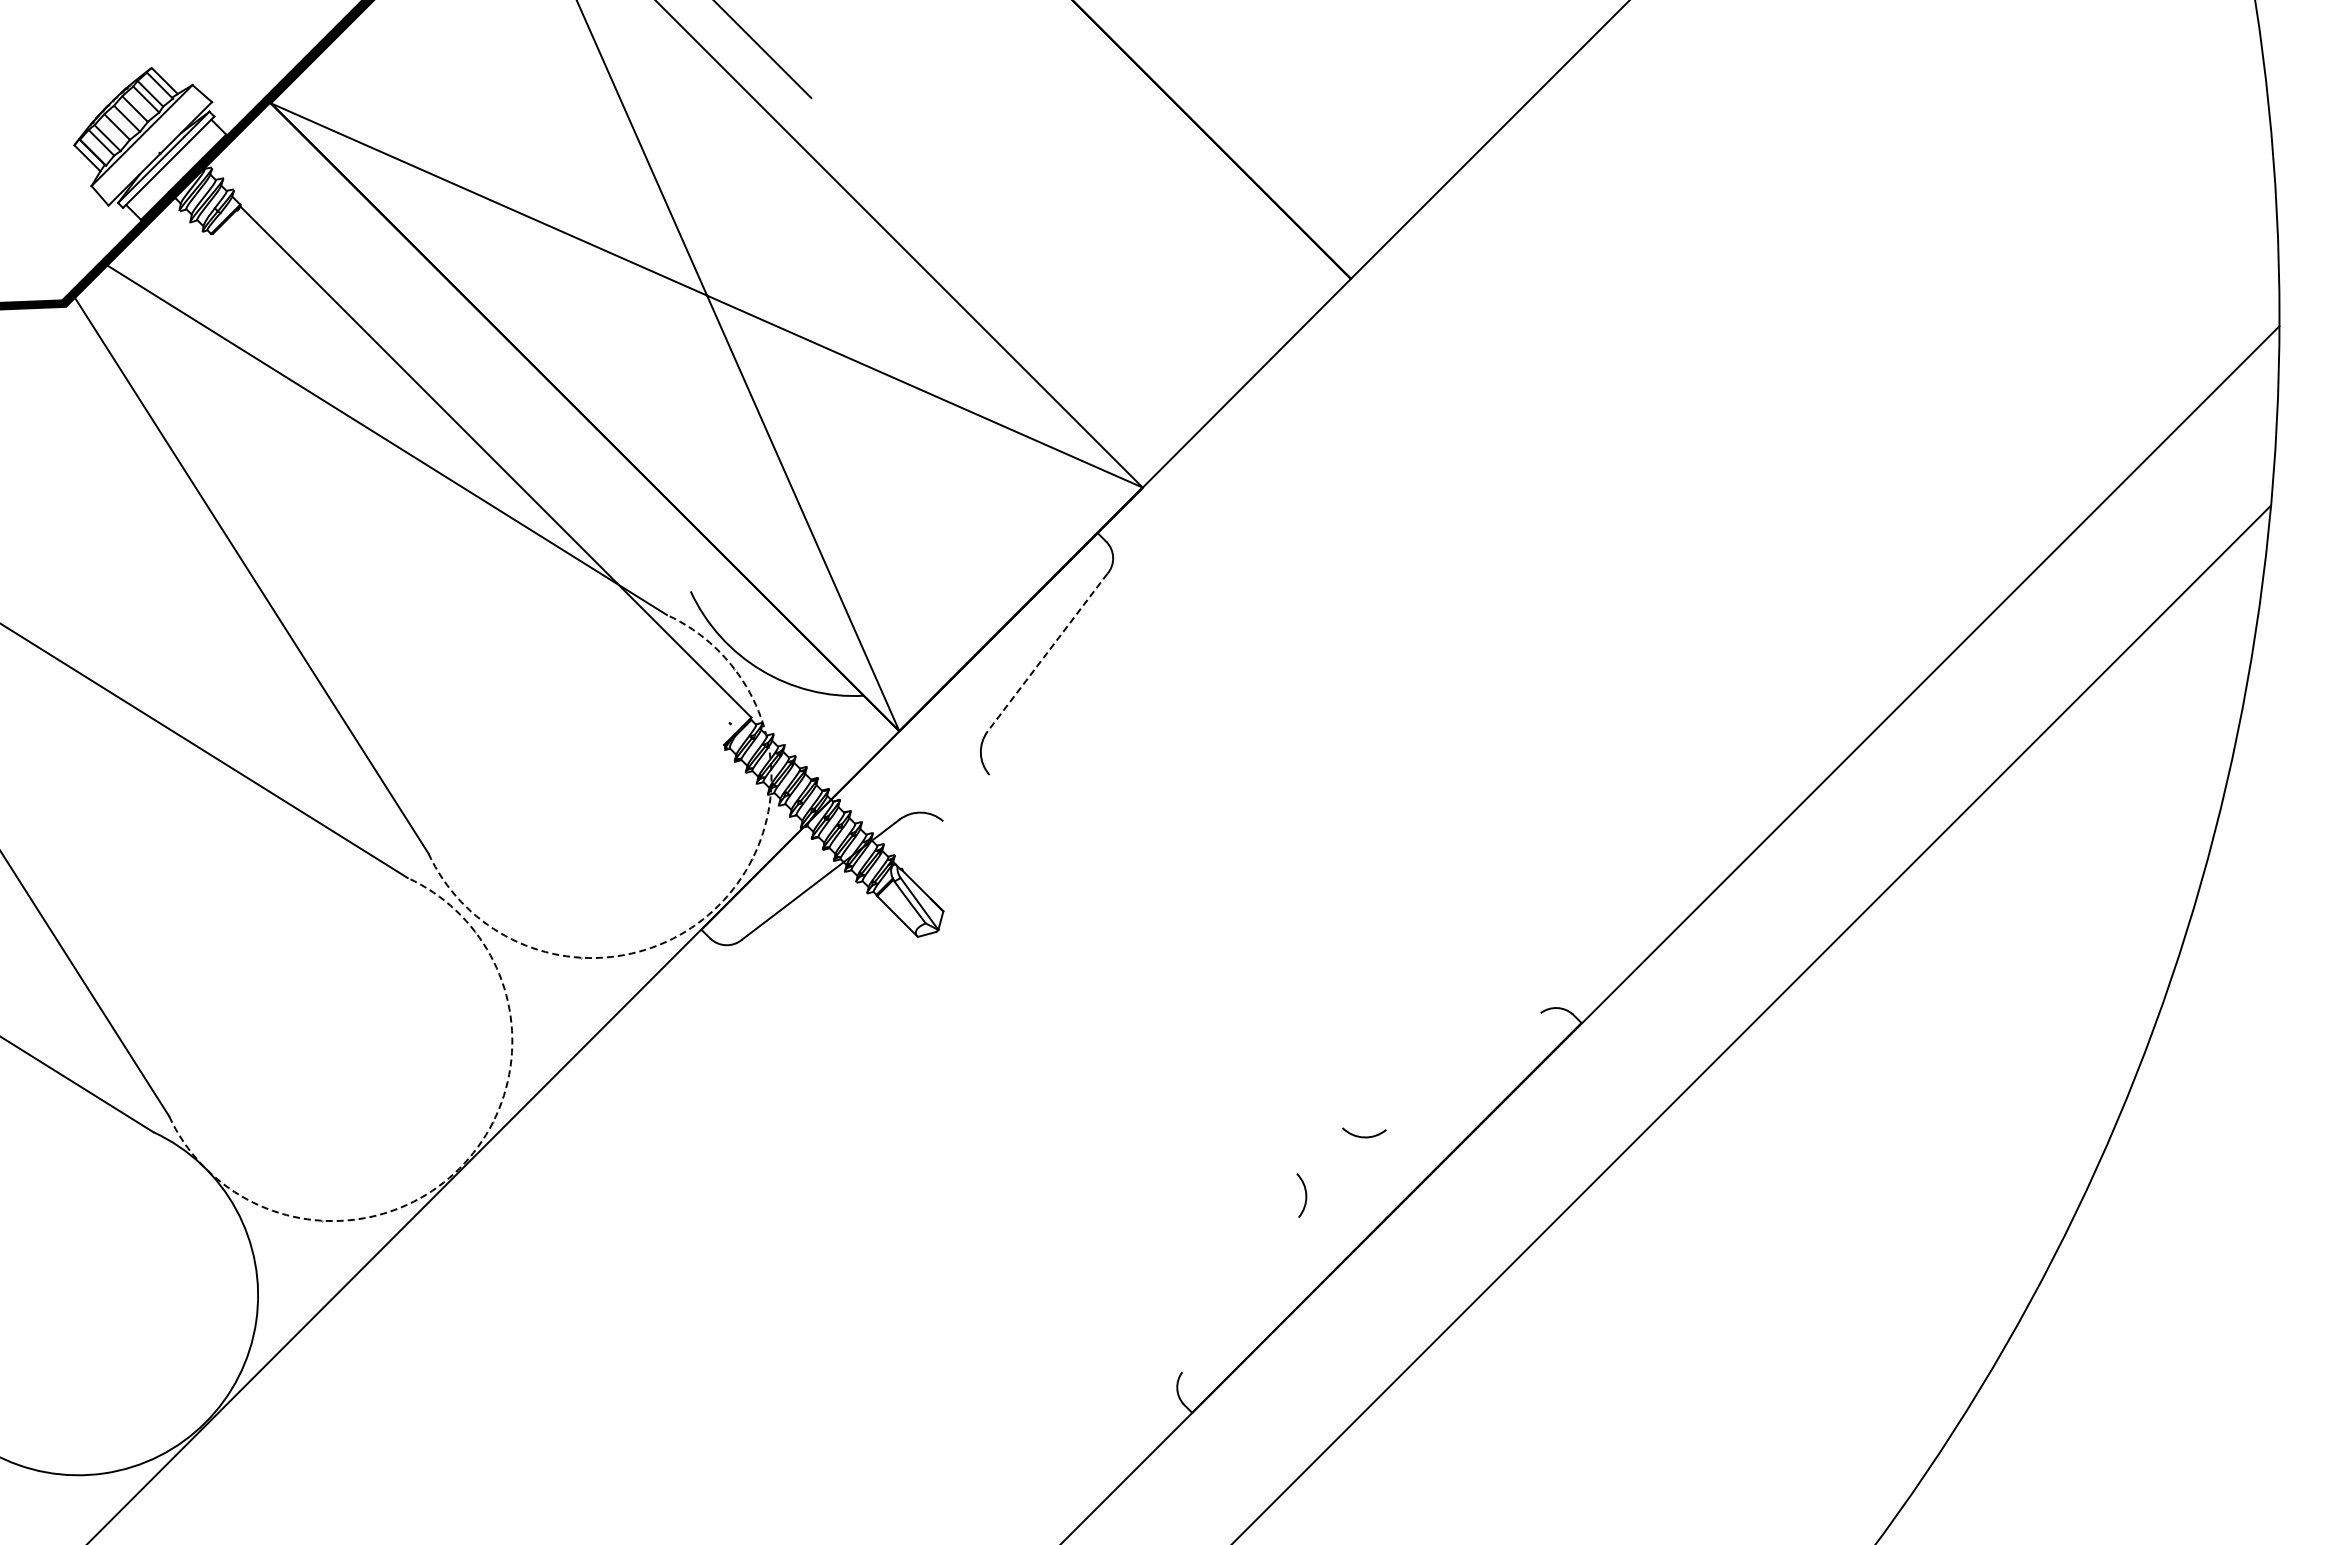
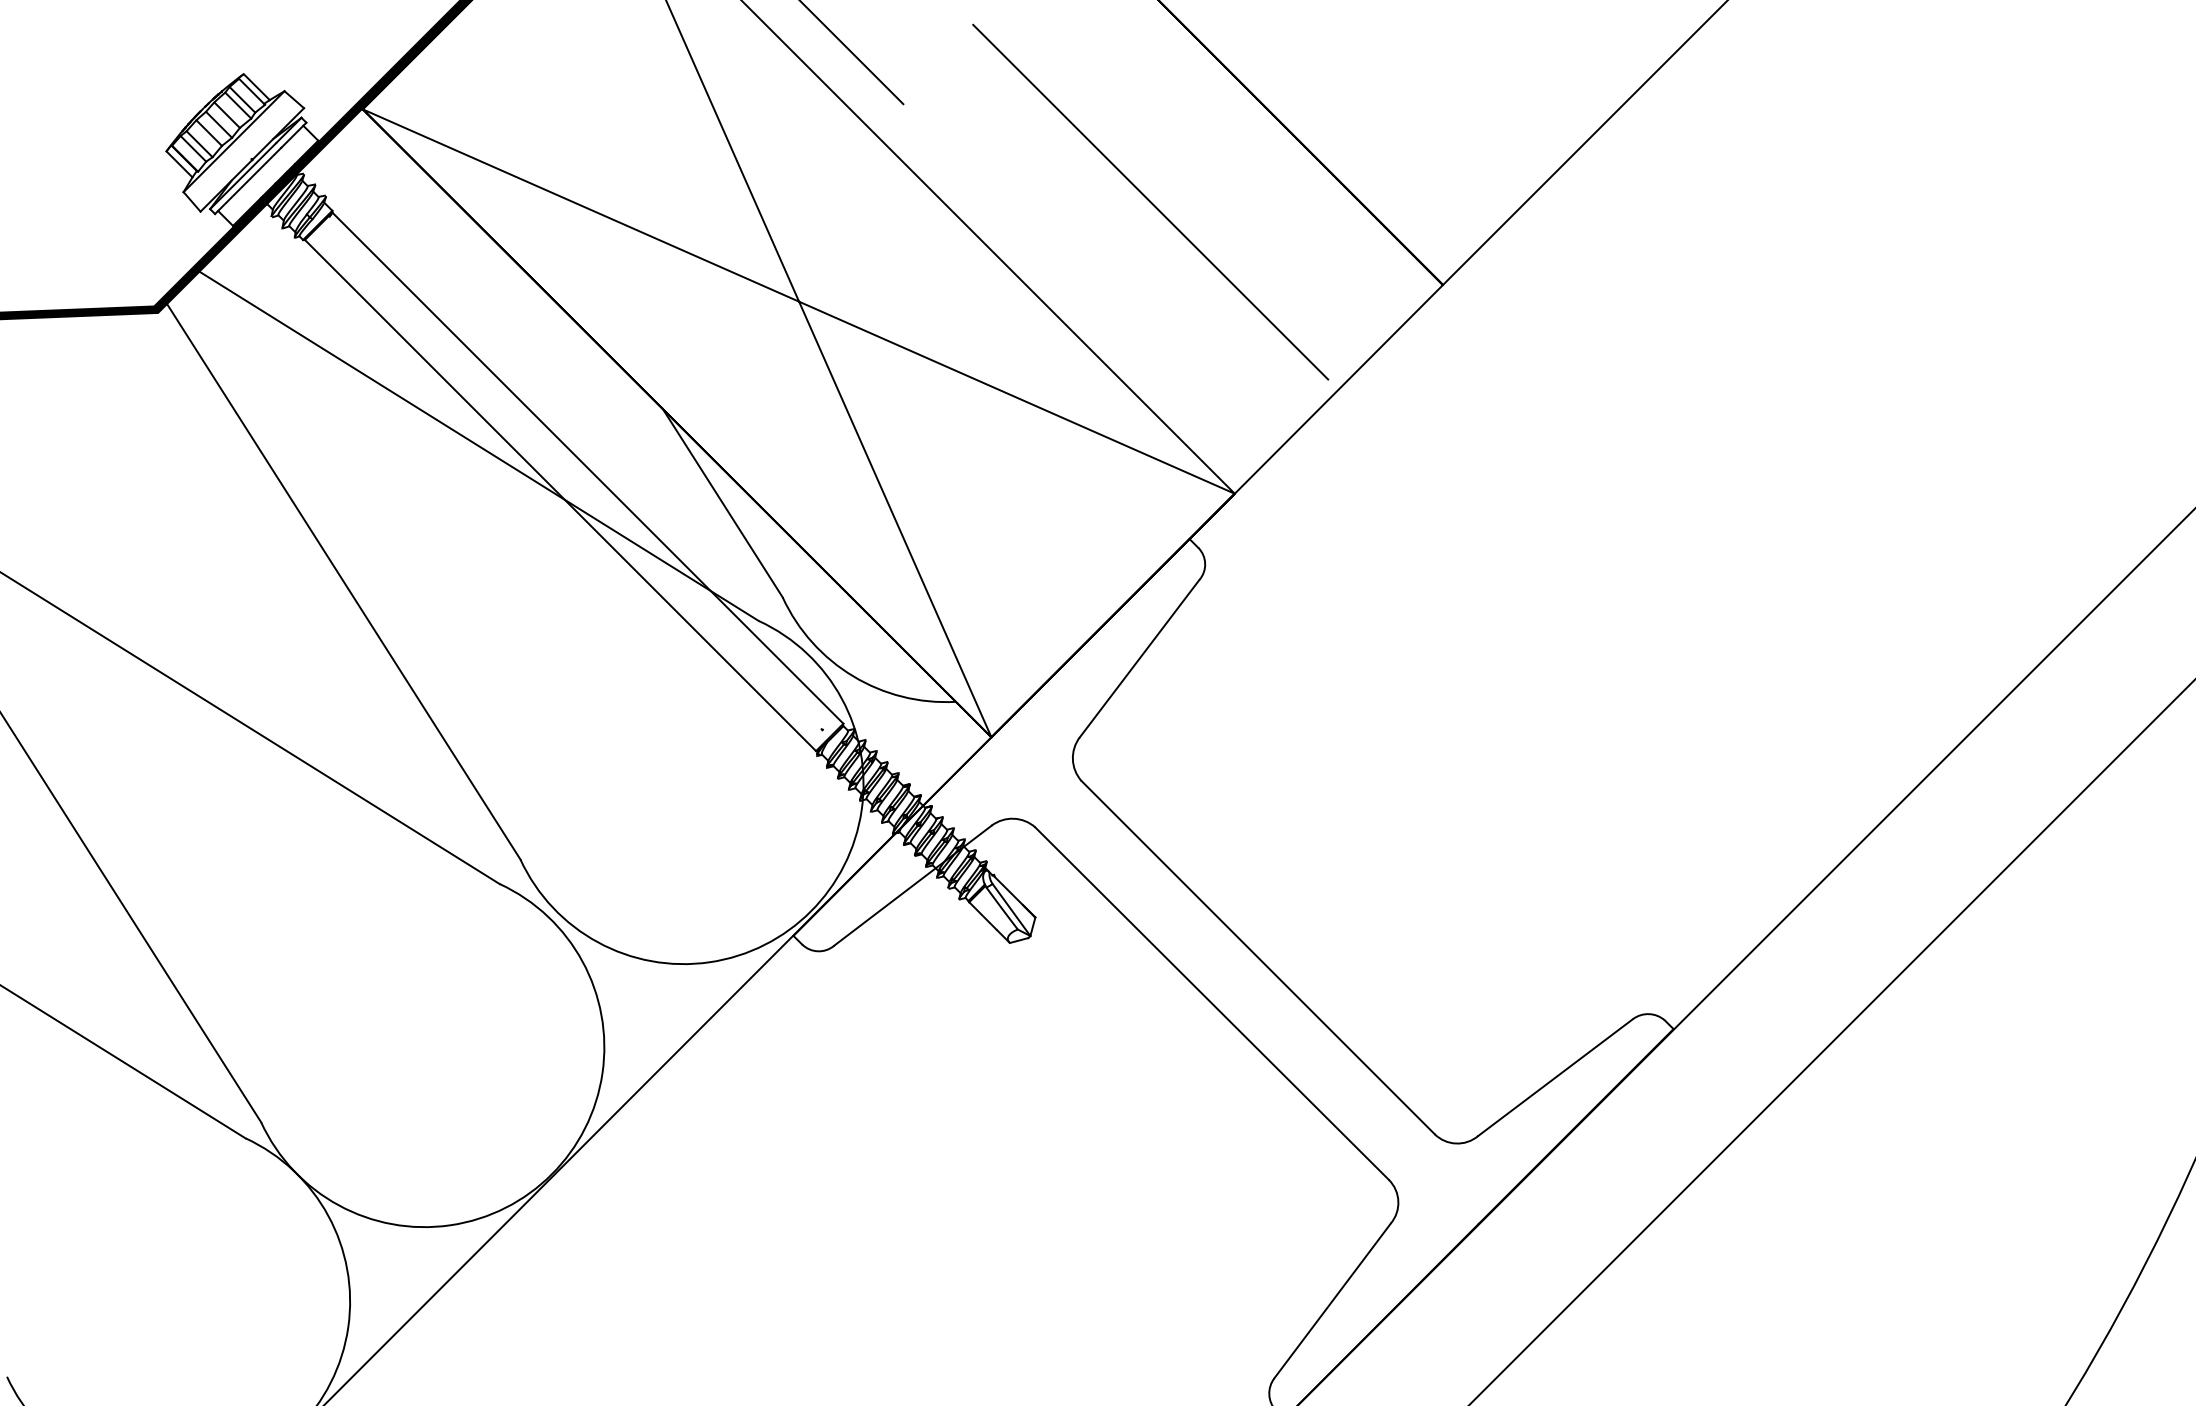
line: (1058, 195) -> (1150, 201), added
line: (468, 489) -> (560, 495), added
line: (630, 496) -> (722, 502), added
line: (1047, 652) -> (1139, 658), dashed -> solid
arc: (718, 905) -> (810, 911), dashed -> solid
line: (1165, 951) -> (1257, 957), added
line: (1119, 997) -> (1211, 1003), added
line: (1463, 1071) -> (1555, 1077), added
arc: (459, 1168) -> (551, 1174), dashed -> solid
line: (1240, 1294) -> (1332, 1300), added

